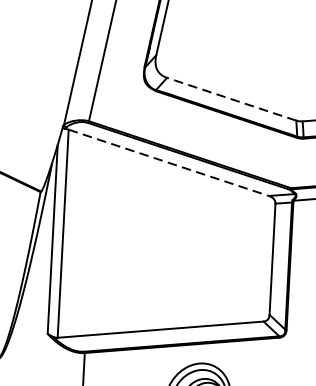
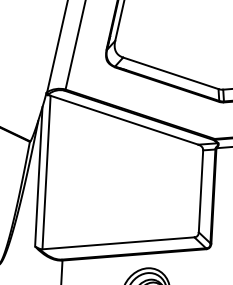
line: (231, 99) -> (170, 73), dashed -> solid
line: (168, 163) -> (124, 120), dashed -> solid

